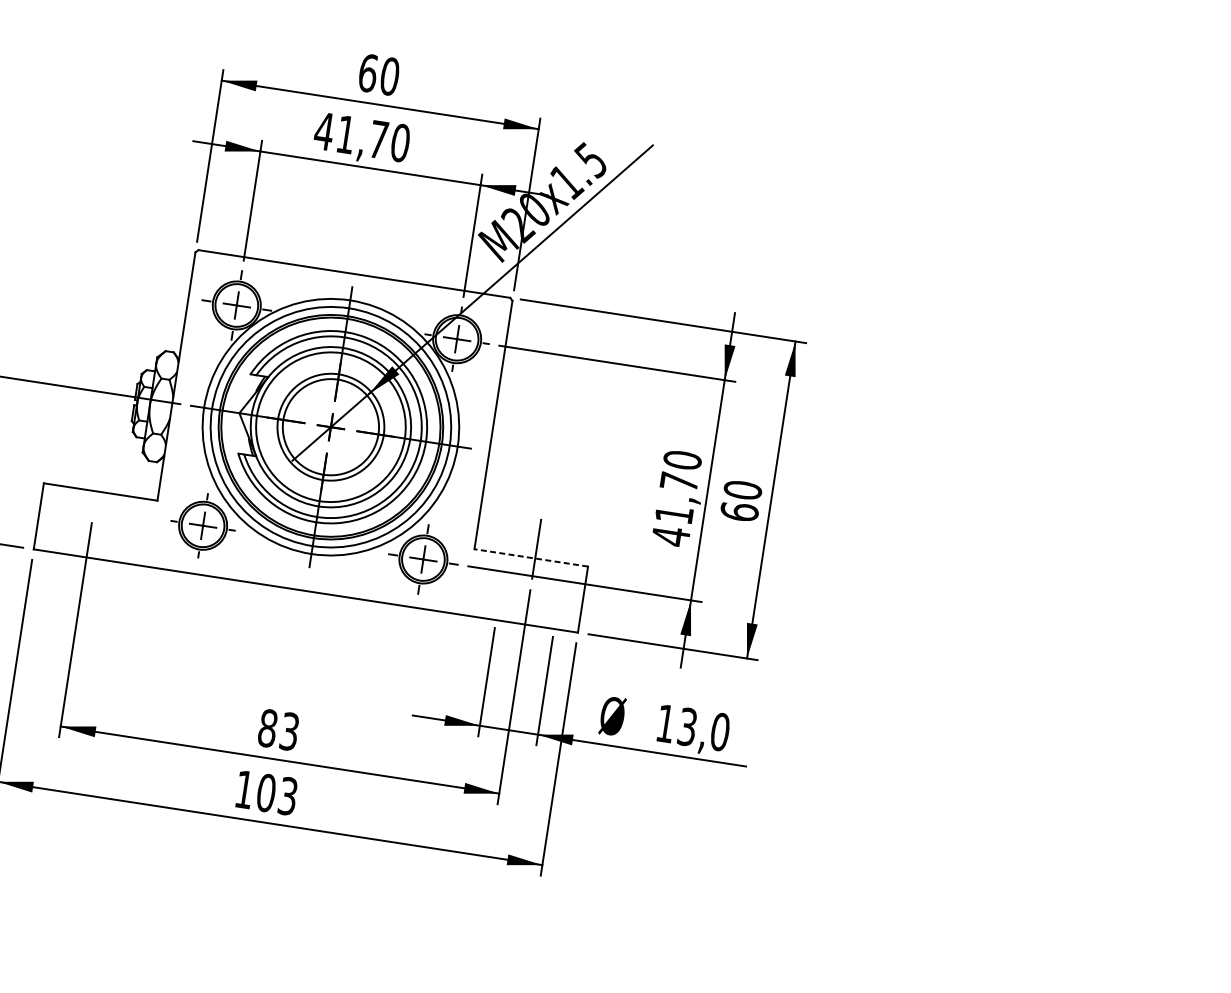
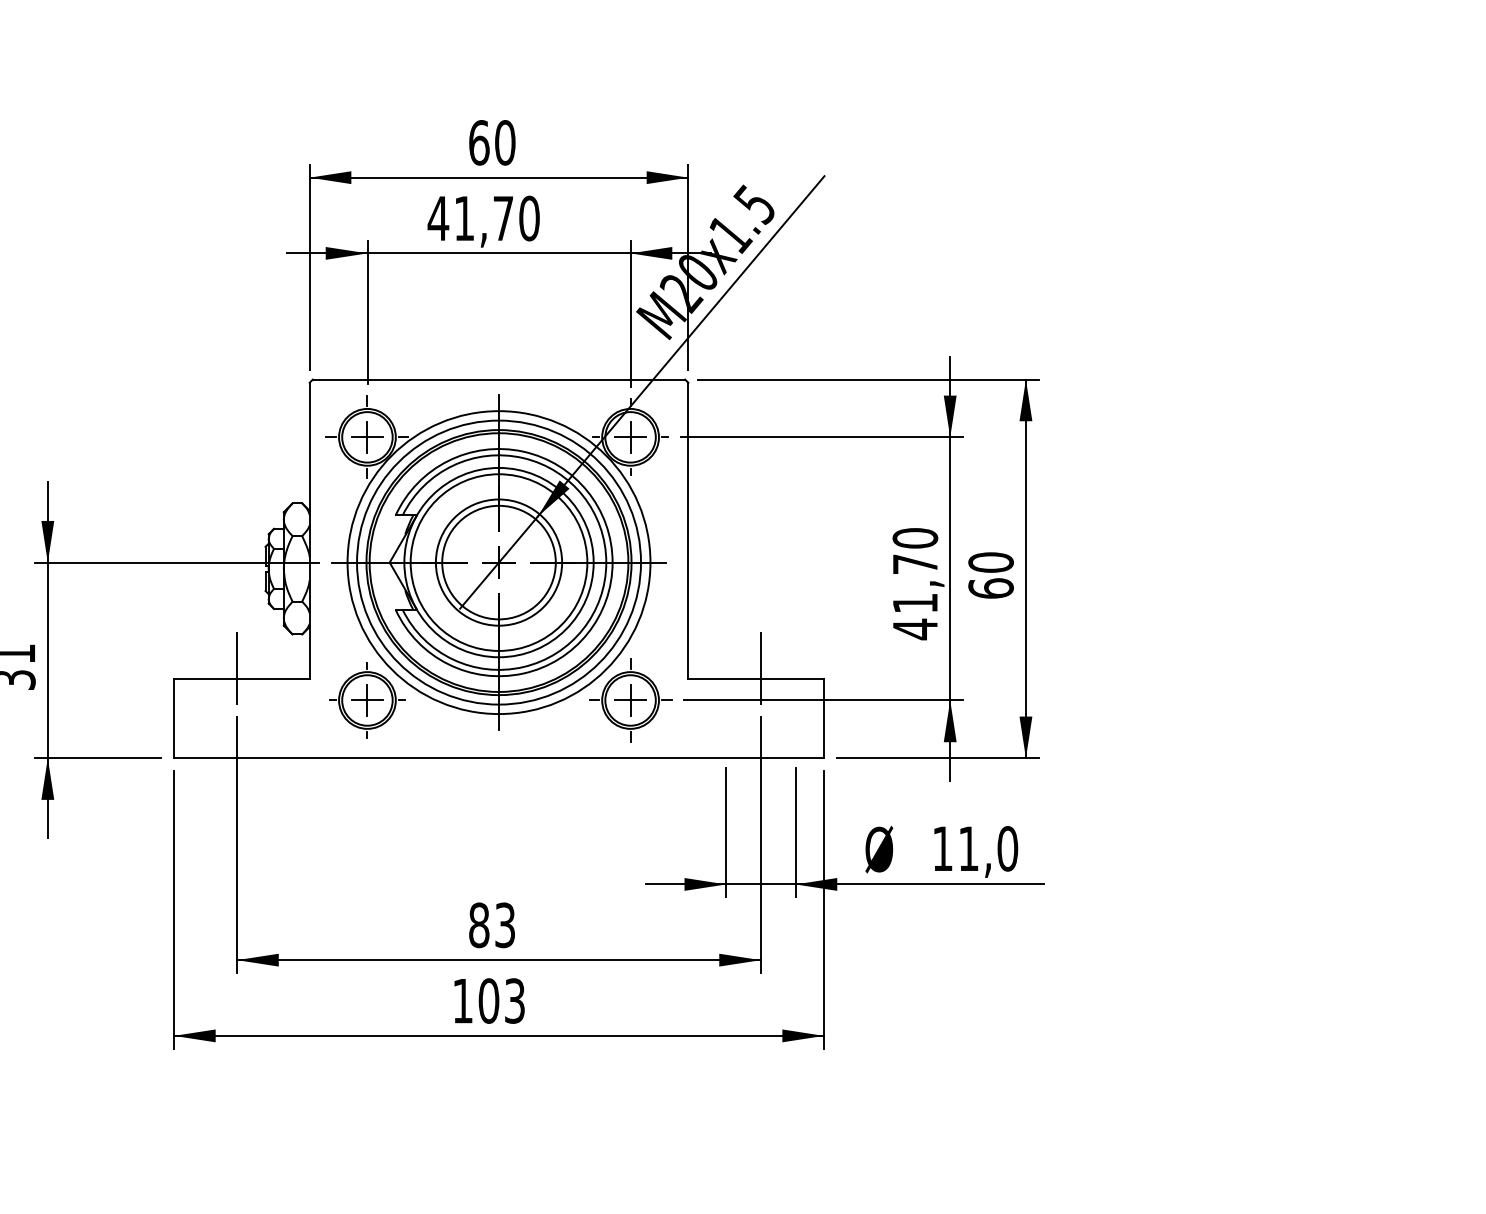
line: (98, 482) -> (237, 668), added
line: (531, 558) -> (756, 679), dashed -> solid
text: (687, 726) -> (968, 848), 13,0 -> 11,0

